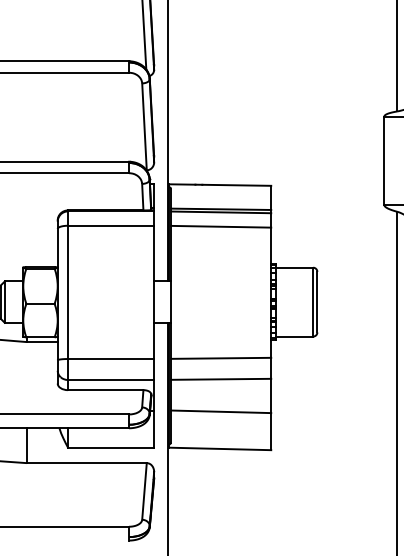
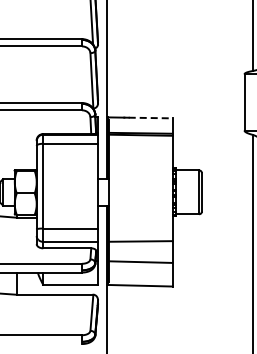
line: (236, 186) -> (150, 118), solid -> dashed
line: (220, 225) -> (140, 143), removed
line: (220, 357) -> (140, 227), removed

